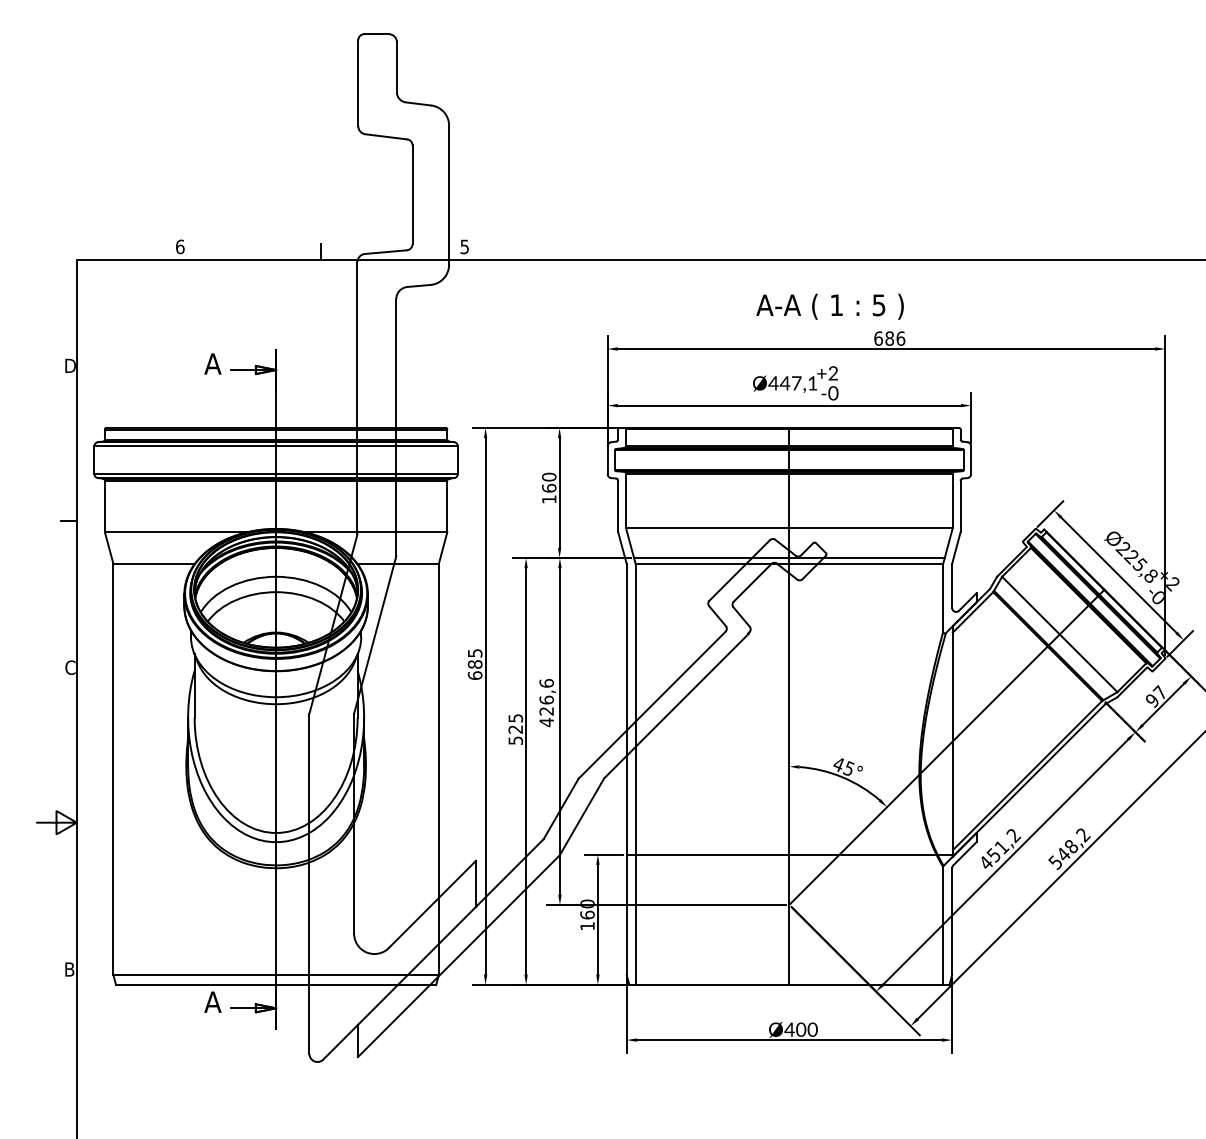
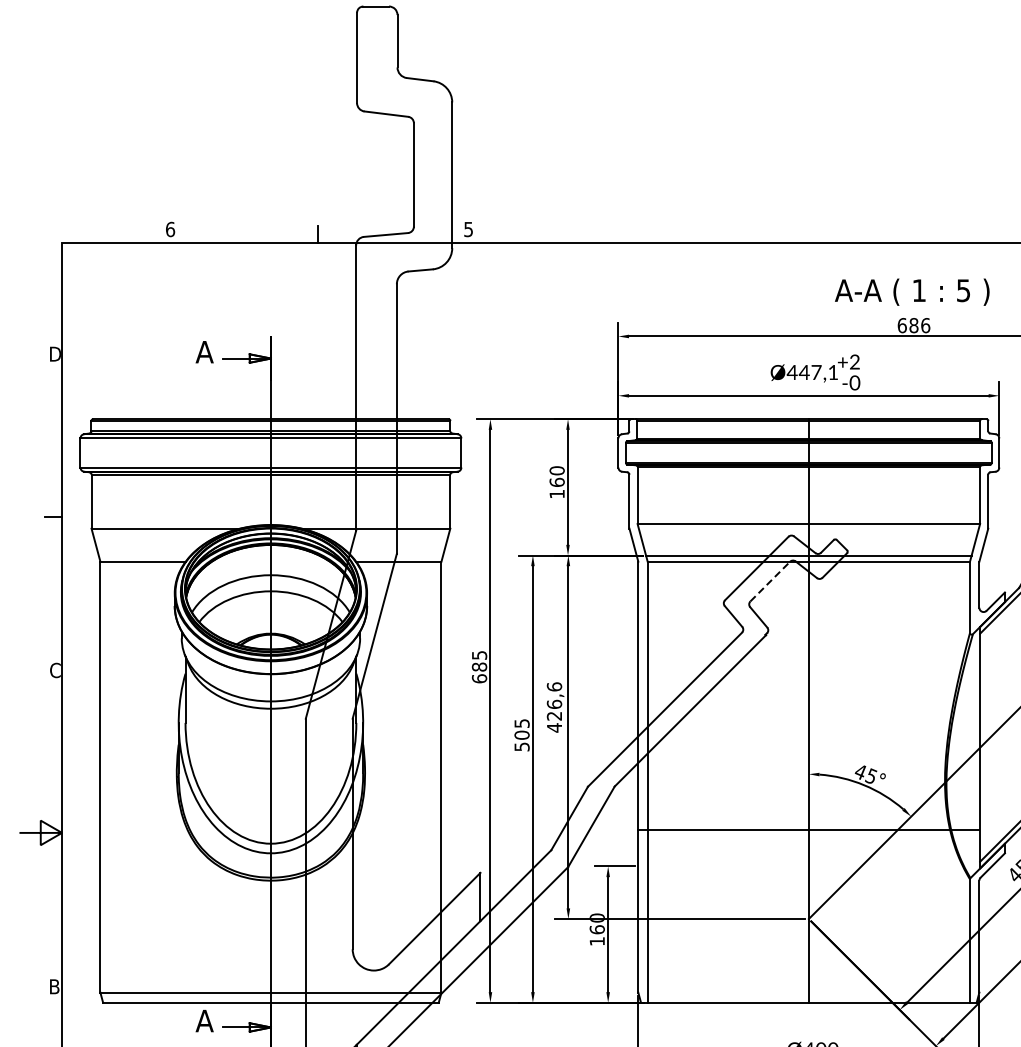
text: (829, 306) -> (911, 291), moved
line: (752, 582) -> (770, 581), solid -> dashed
text: (515, 729) -> (521, 735), 525 -> 505
line: (789, 854) -> (808, 829), moved

